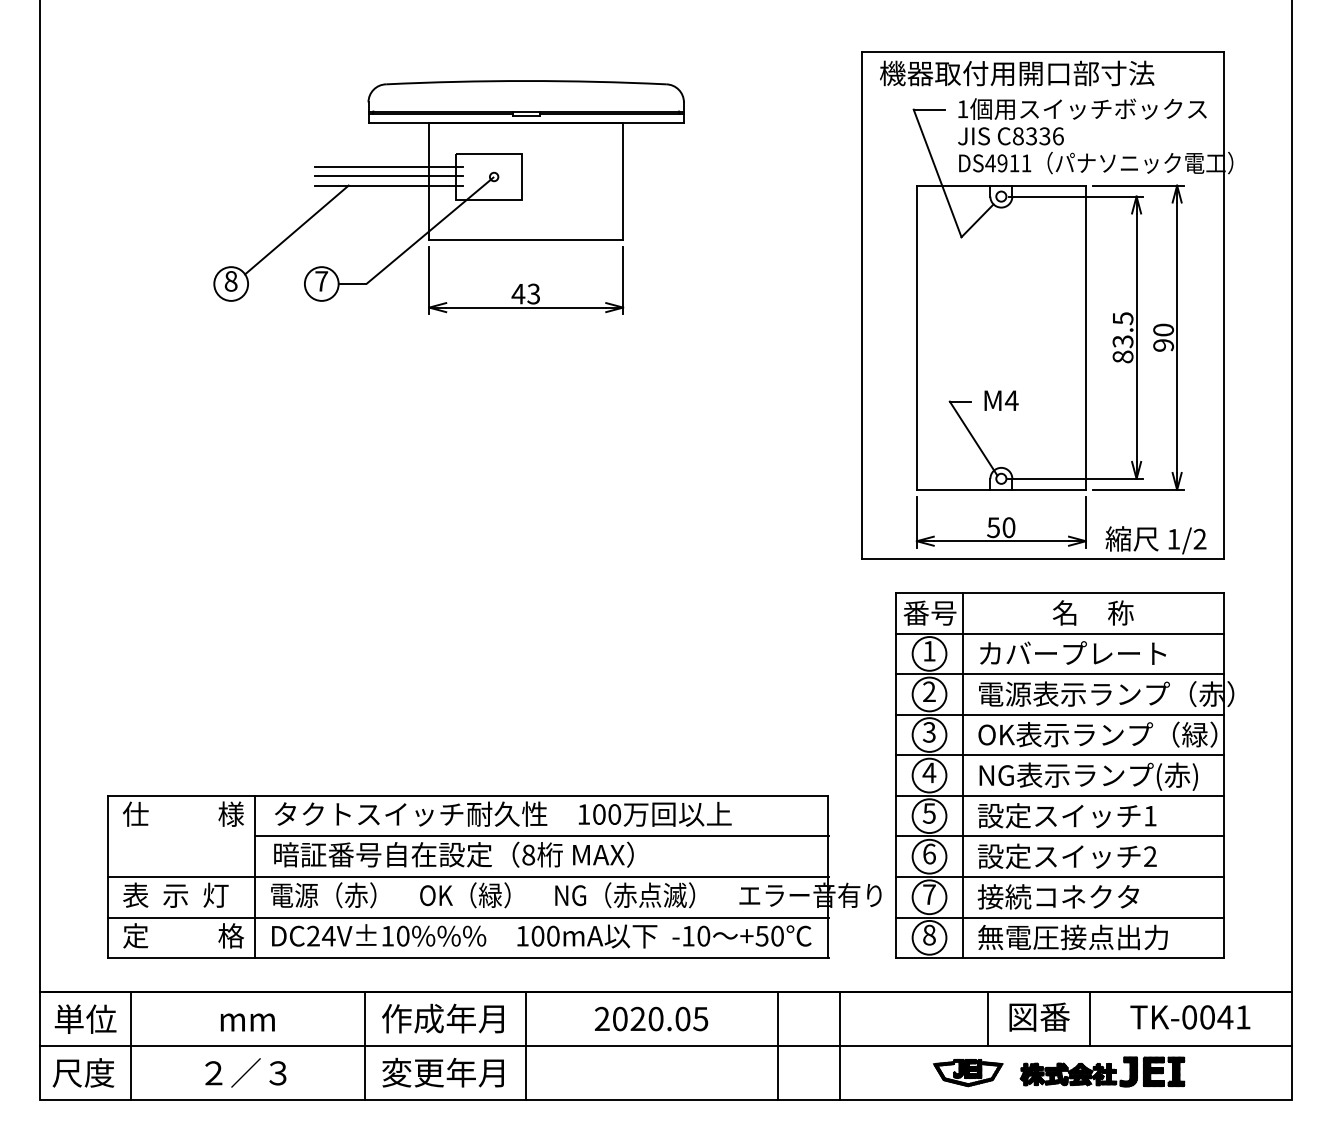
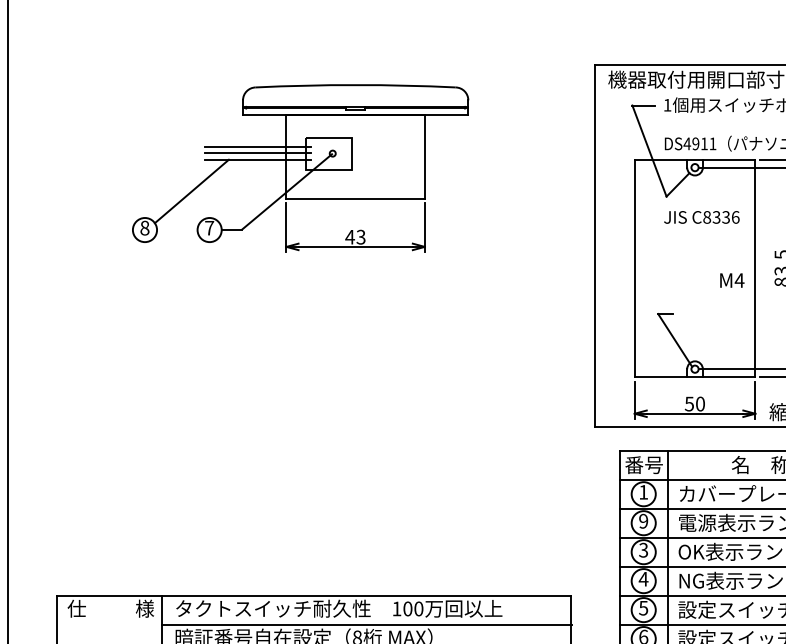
text: (1010, 136) -> (701, 217), moved
text: (1001, 400) -> (732, 280), moved
text: (929, 691) -> (643, 521), 2 -> 9

